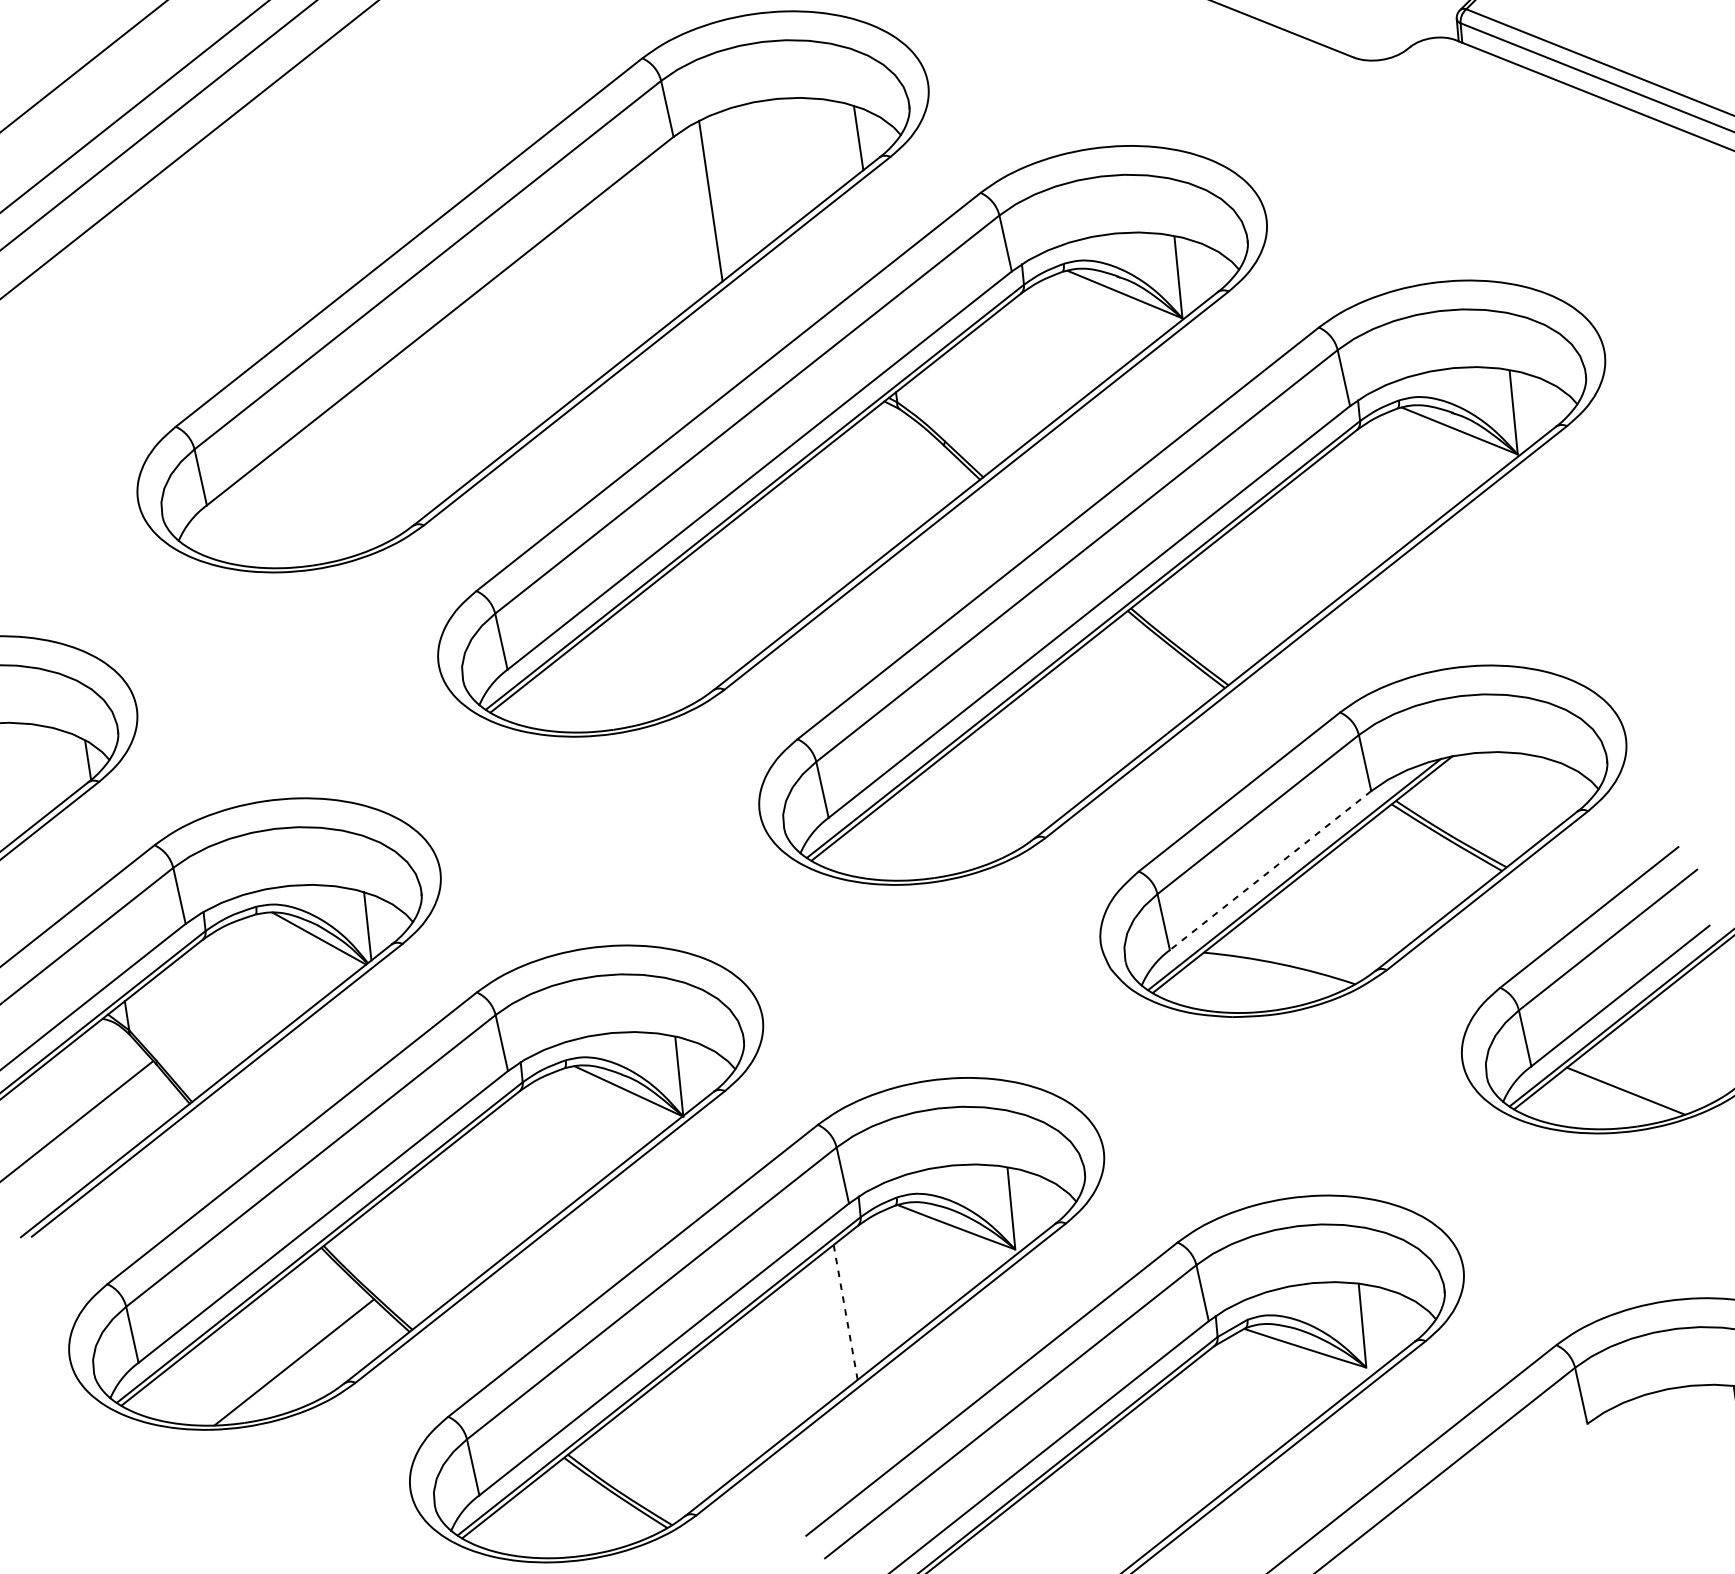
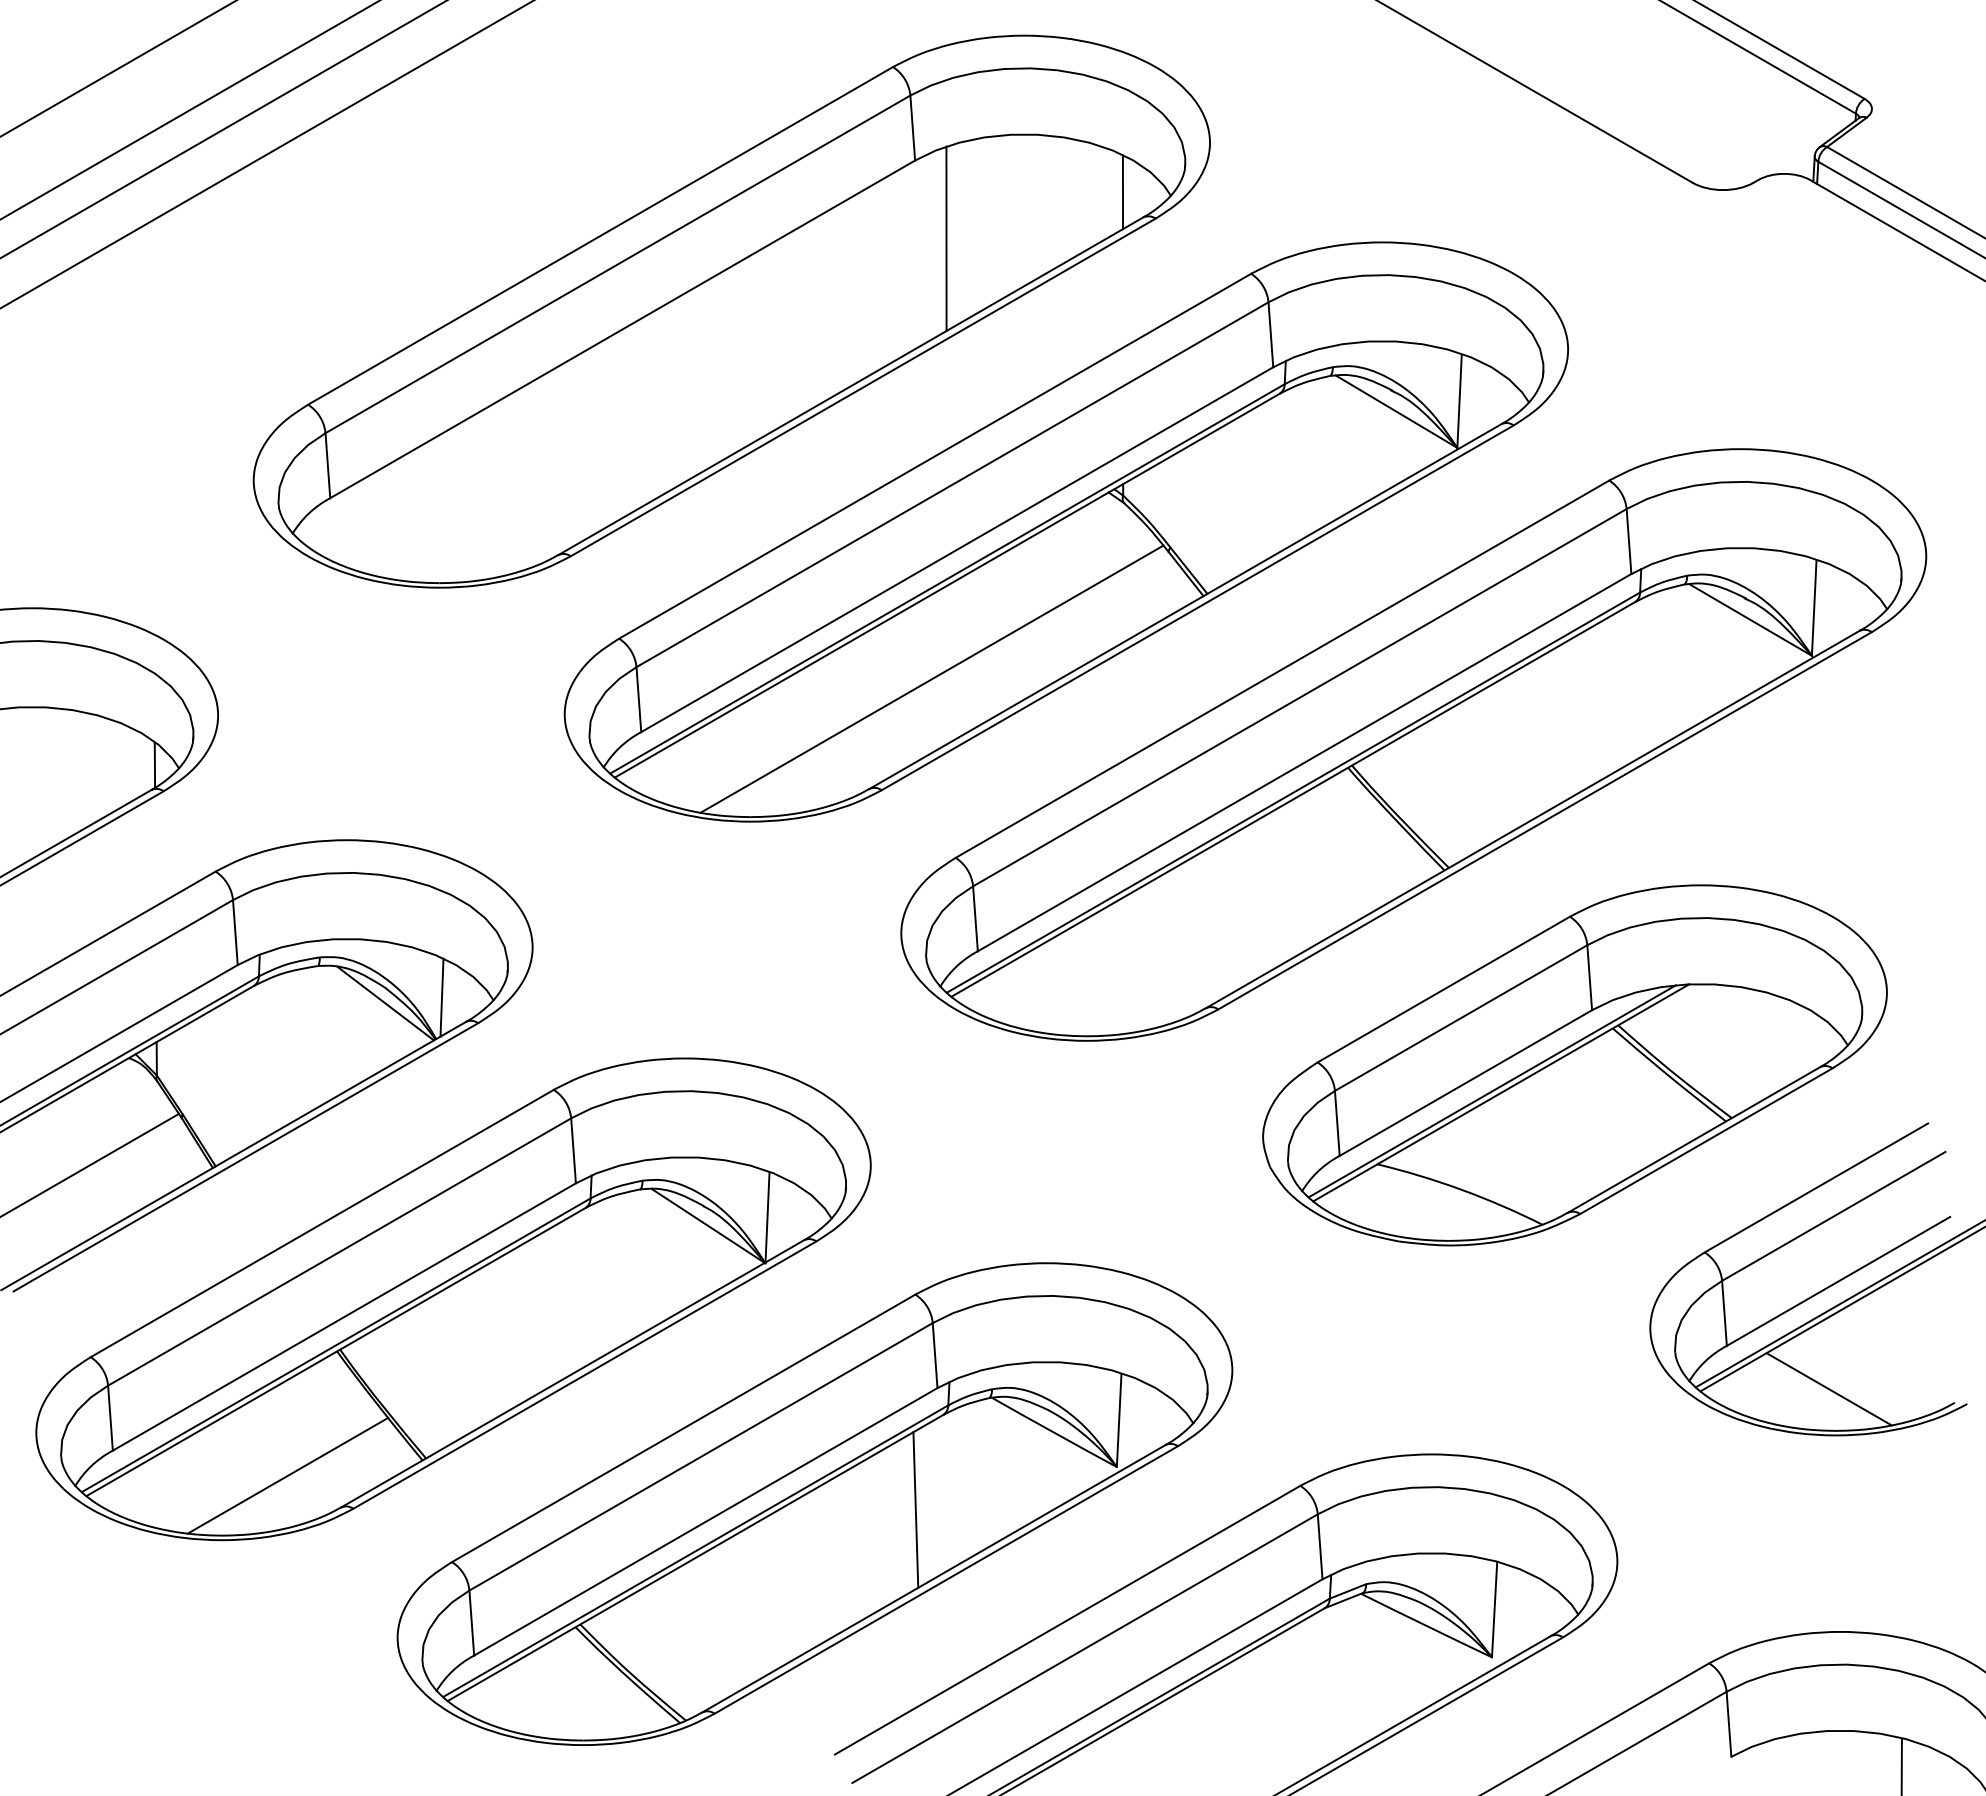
line: (753, 586) -> (931, 678), added
line: (1270, 871) -> (1465, 1083), dashed -> solid
line: (845, 1312) -> (915, 1510), dashed -> solid

